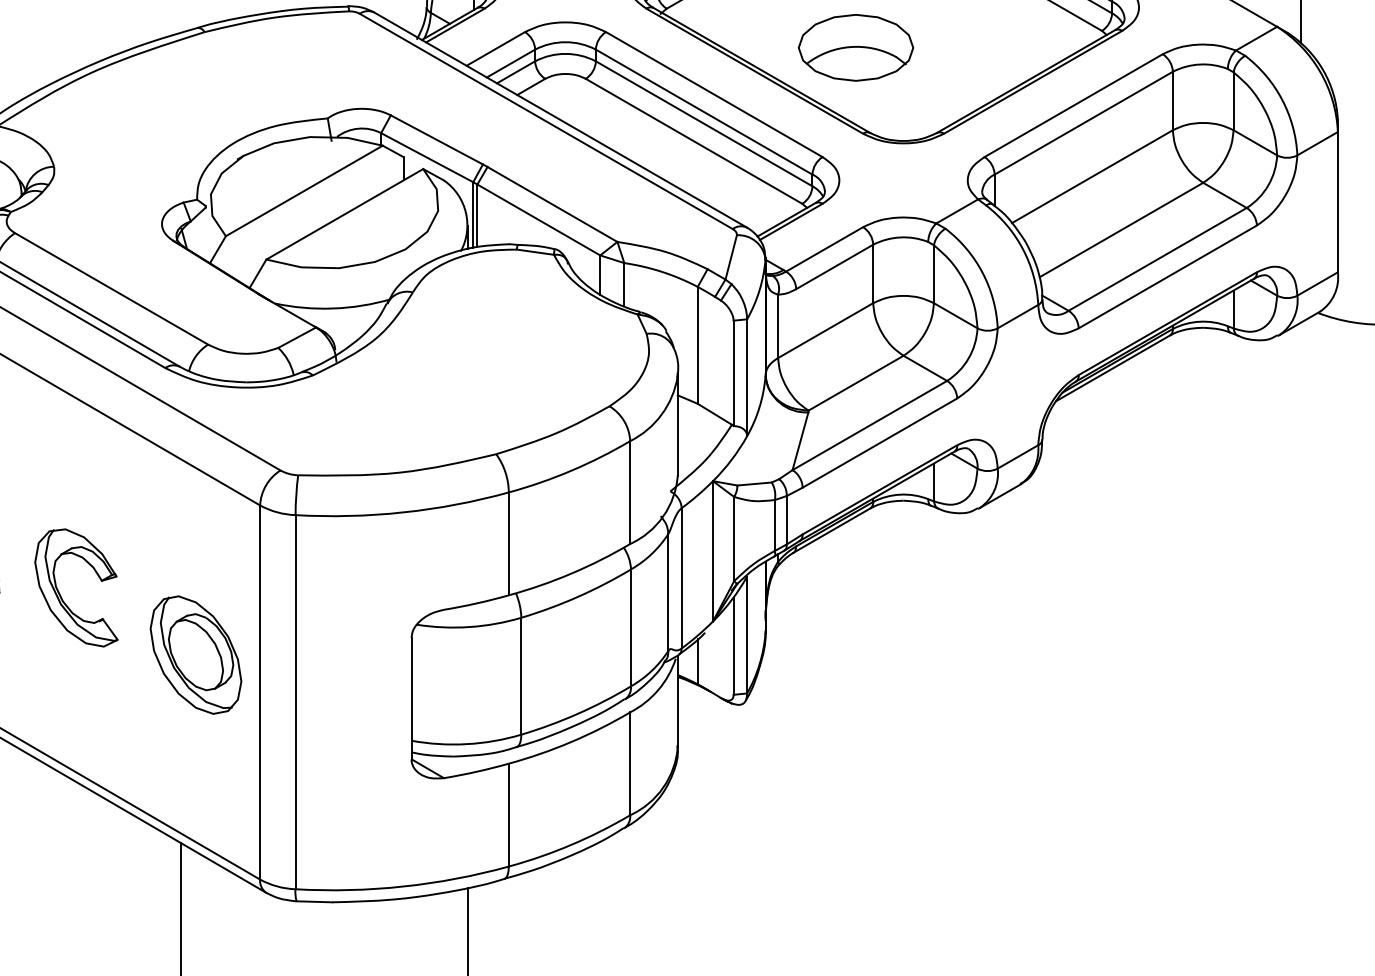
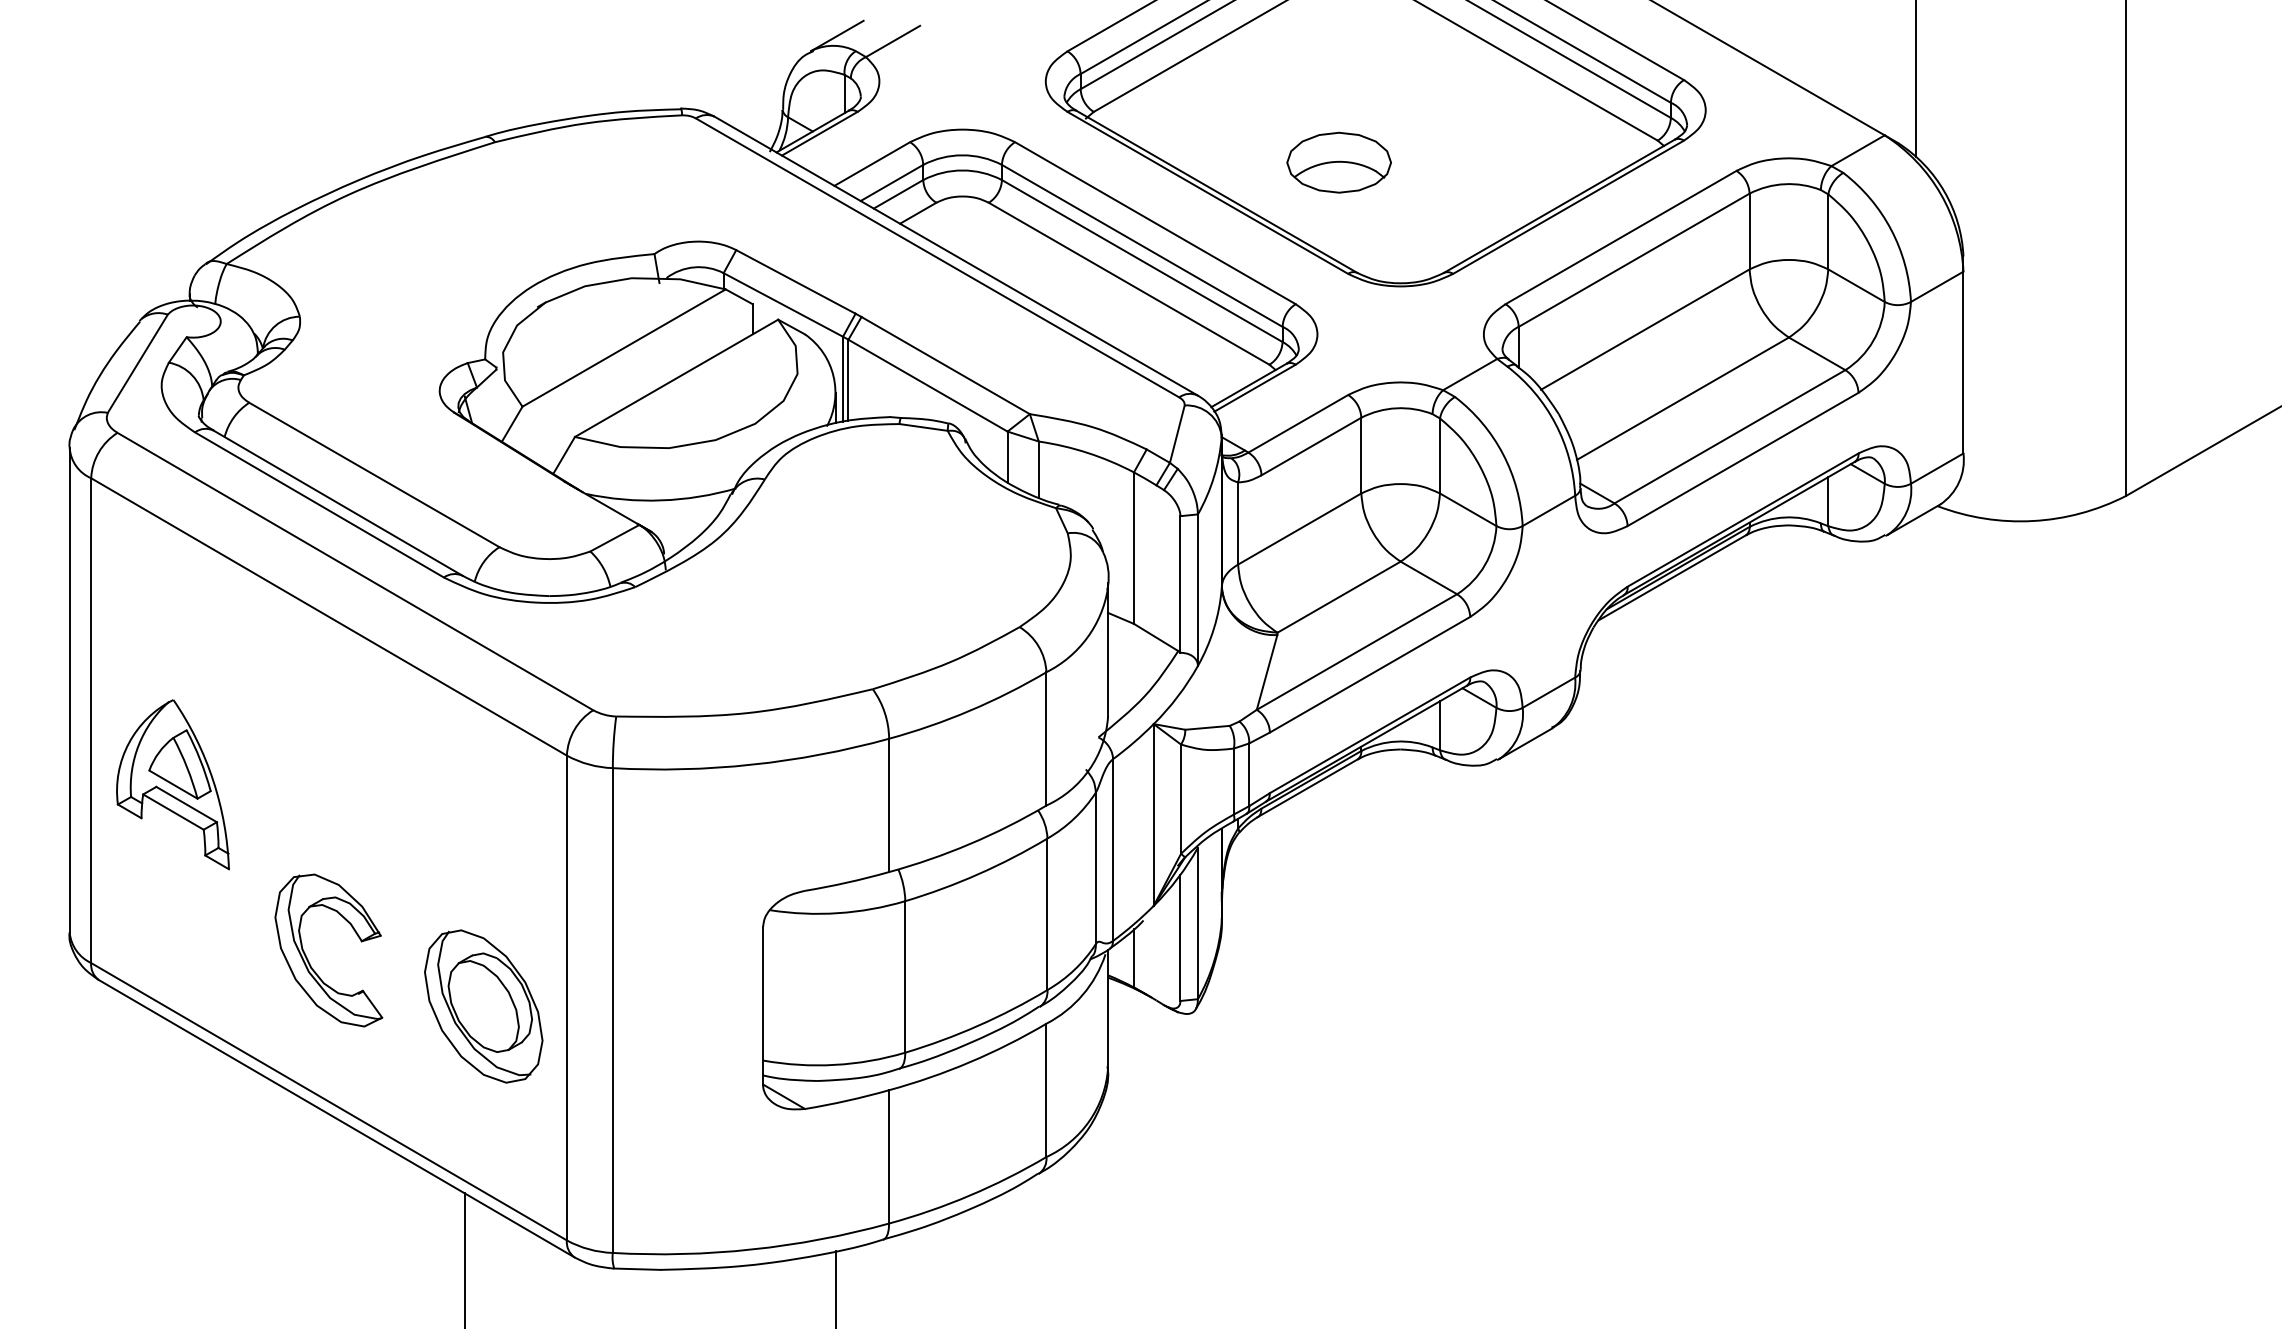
part: (856, 47) -> (1339, 162), size x0.7
part: (60, 594) -> (308, 959), moved
part: (195, 655) -> (483, 1006), moved

